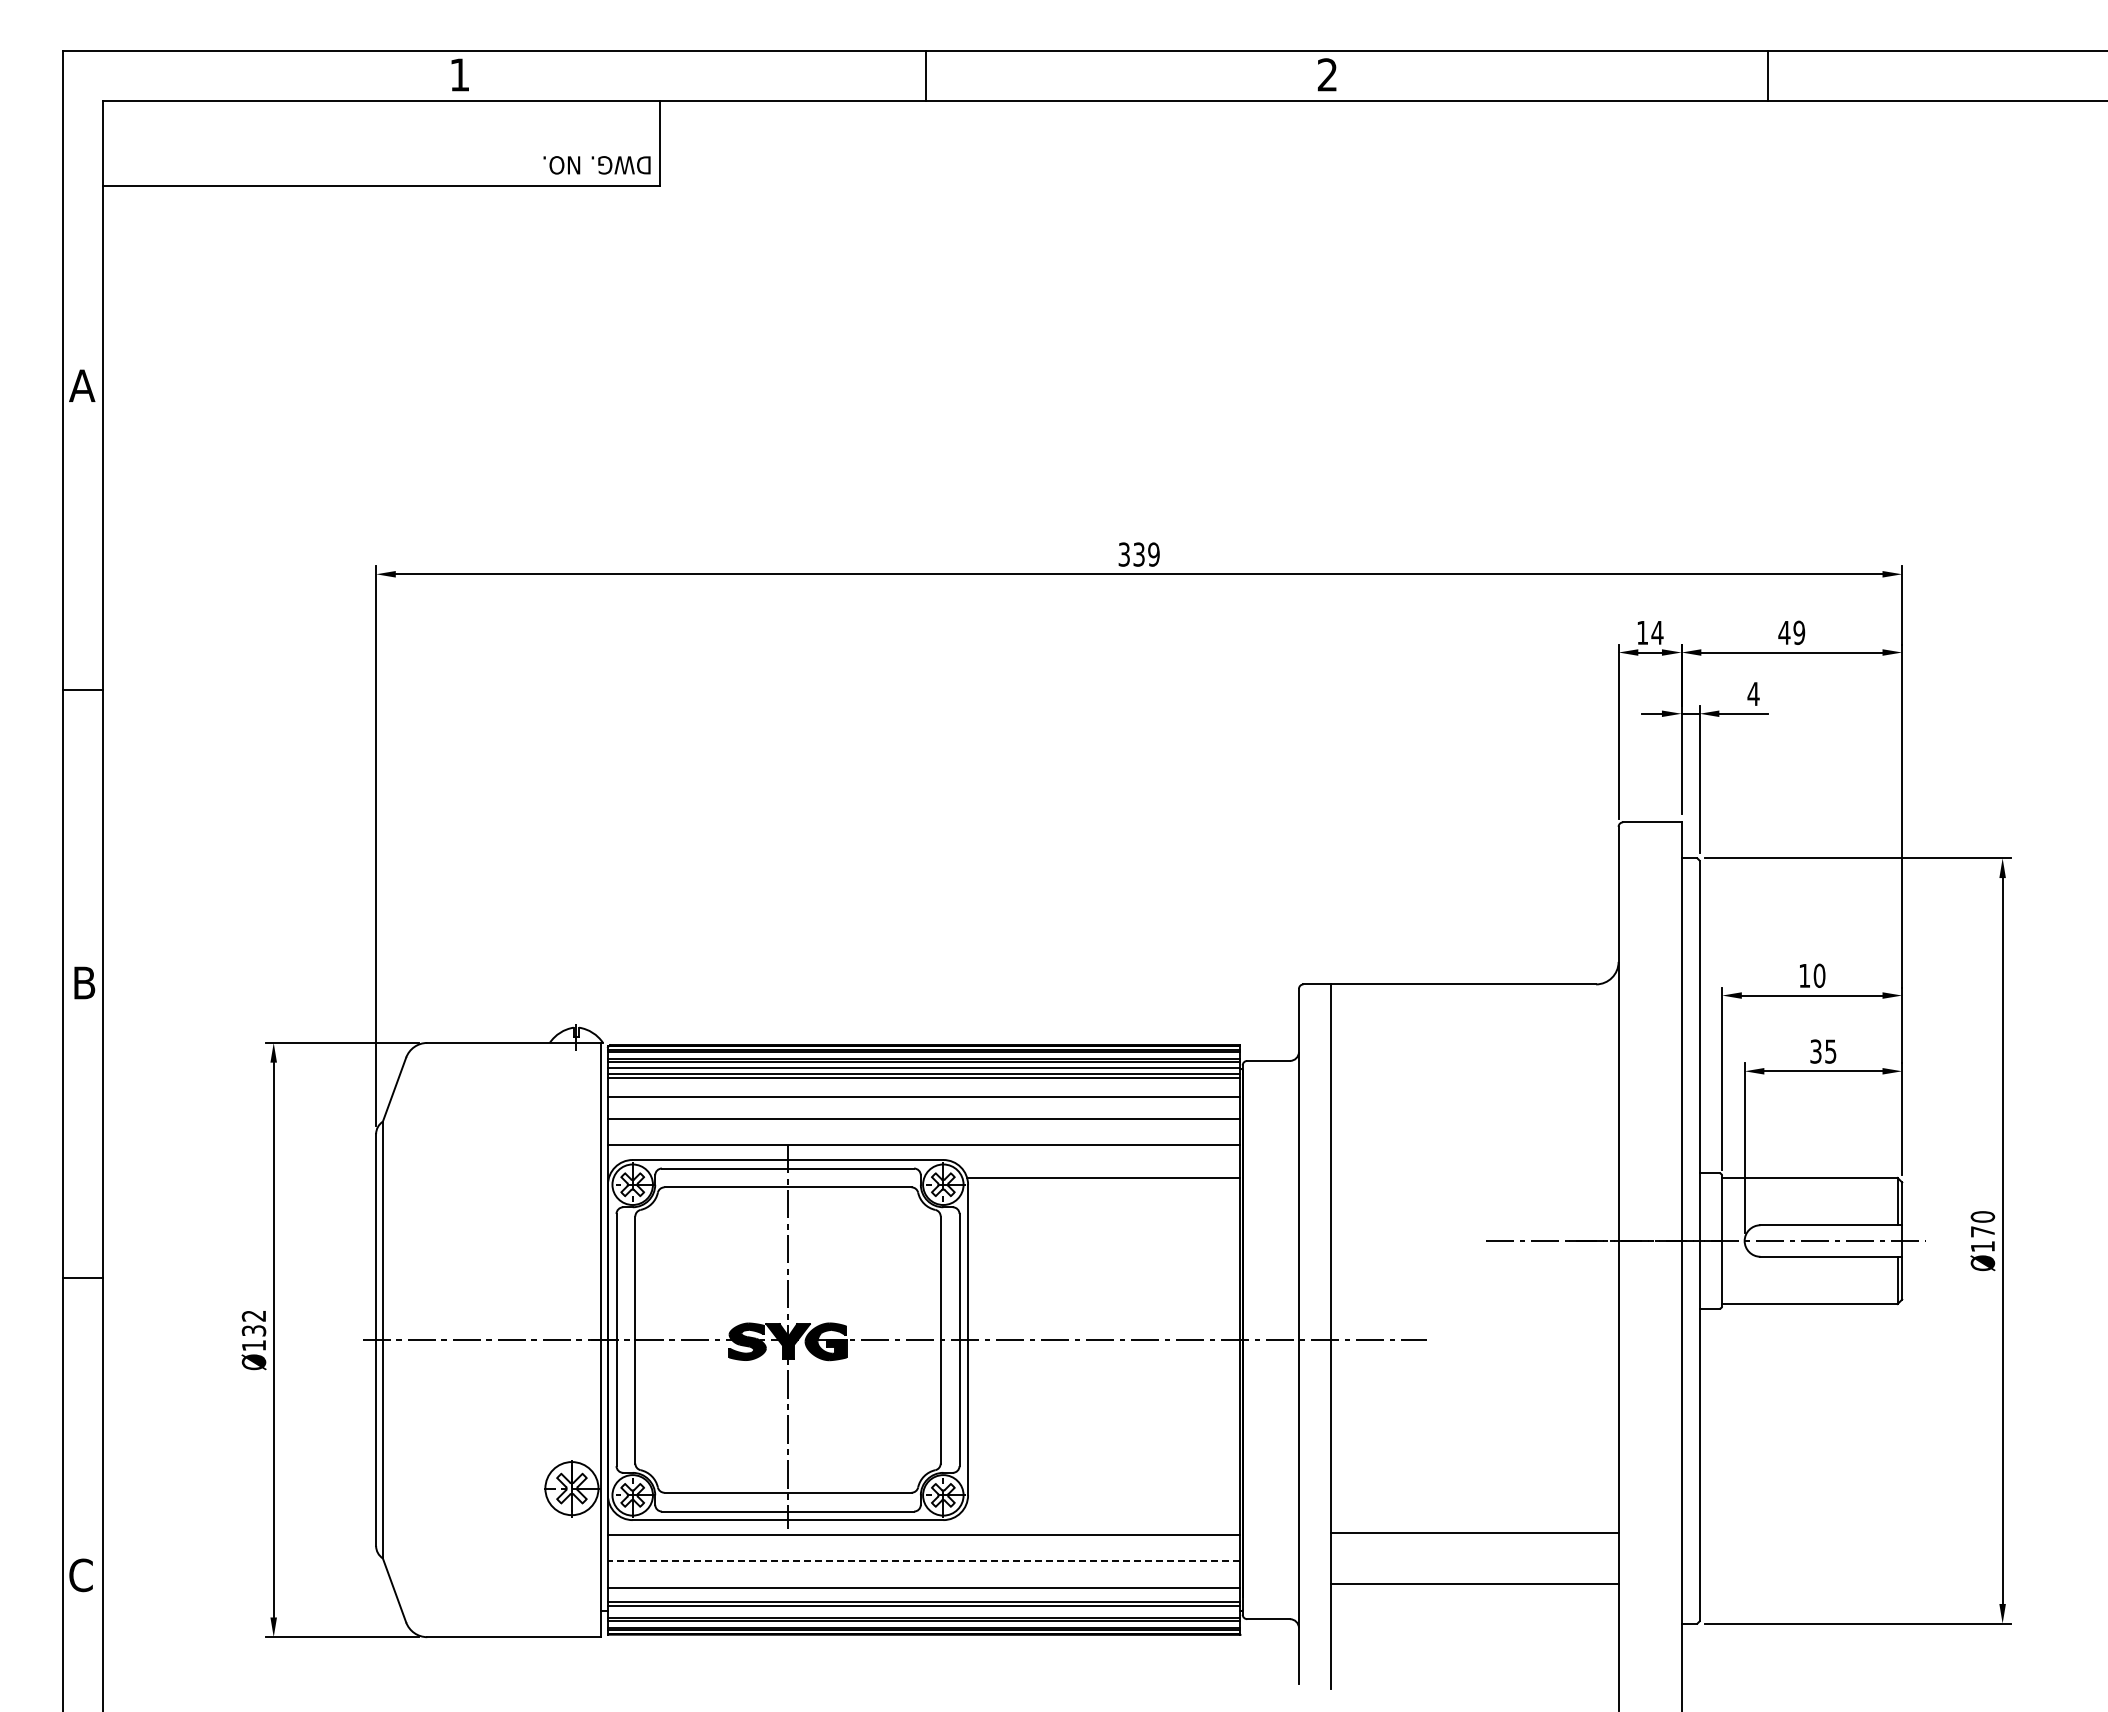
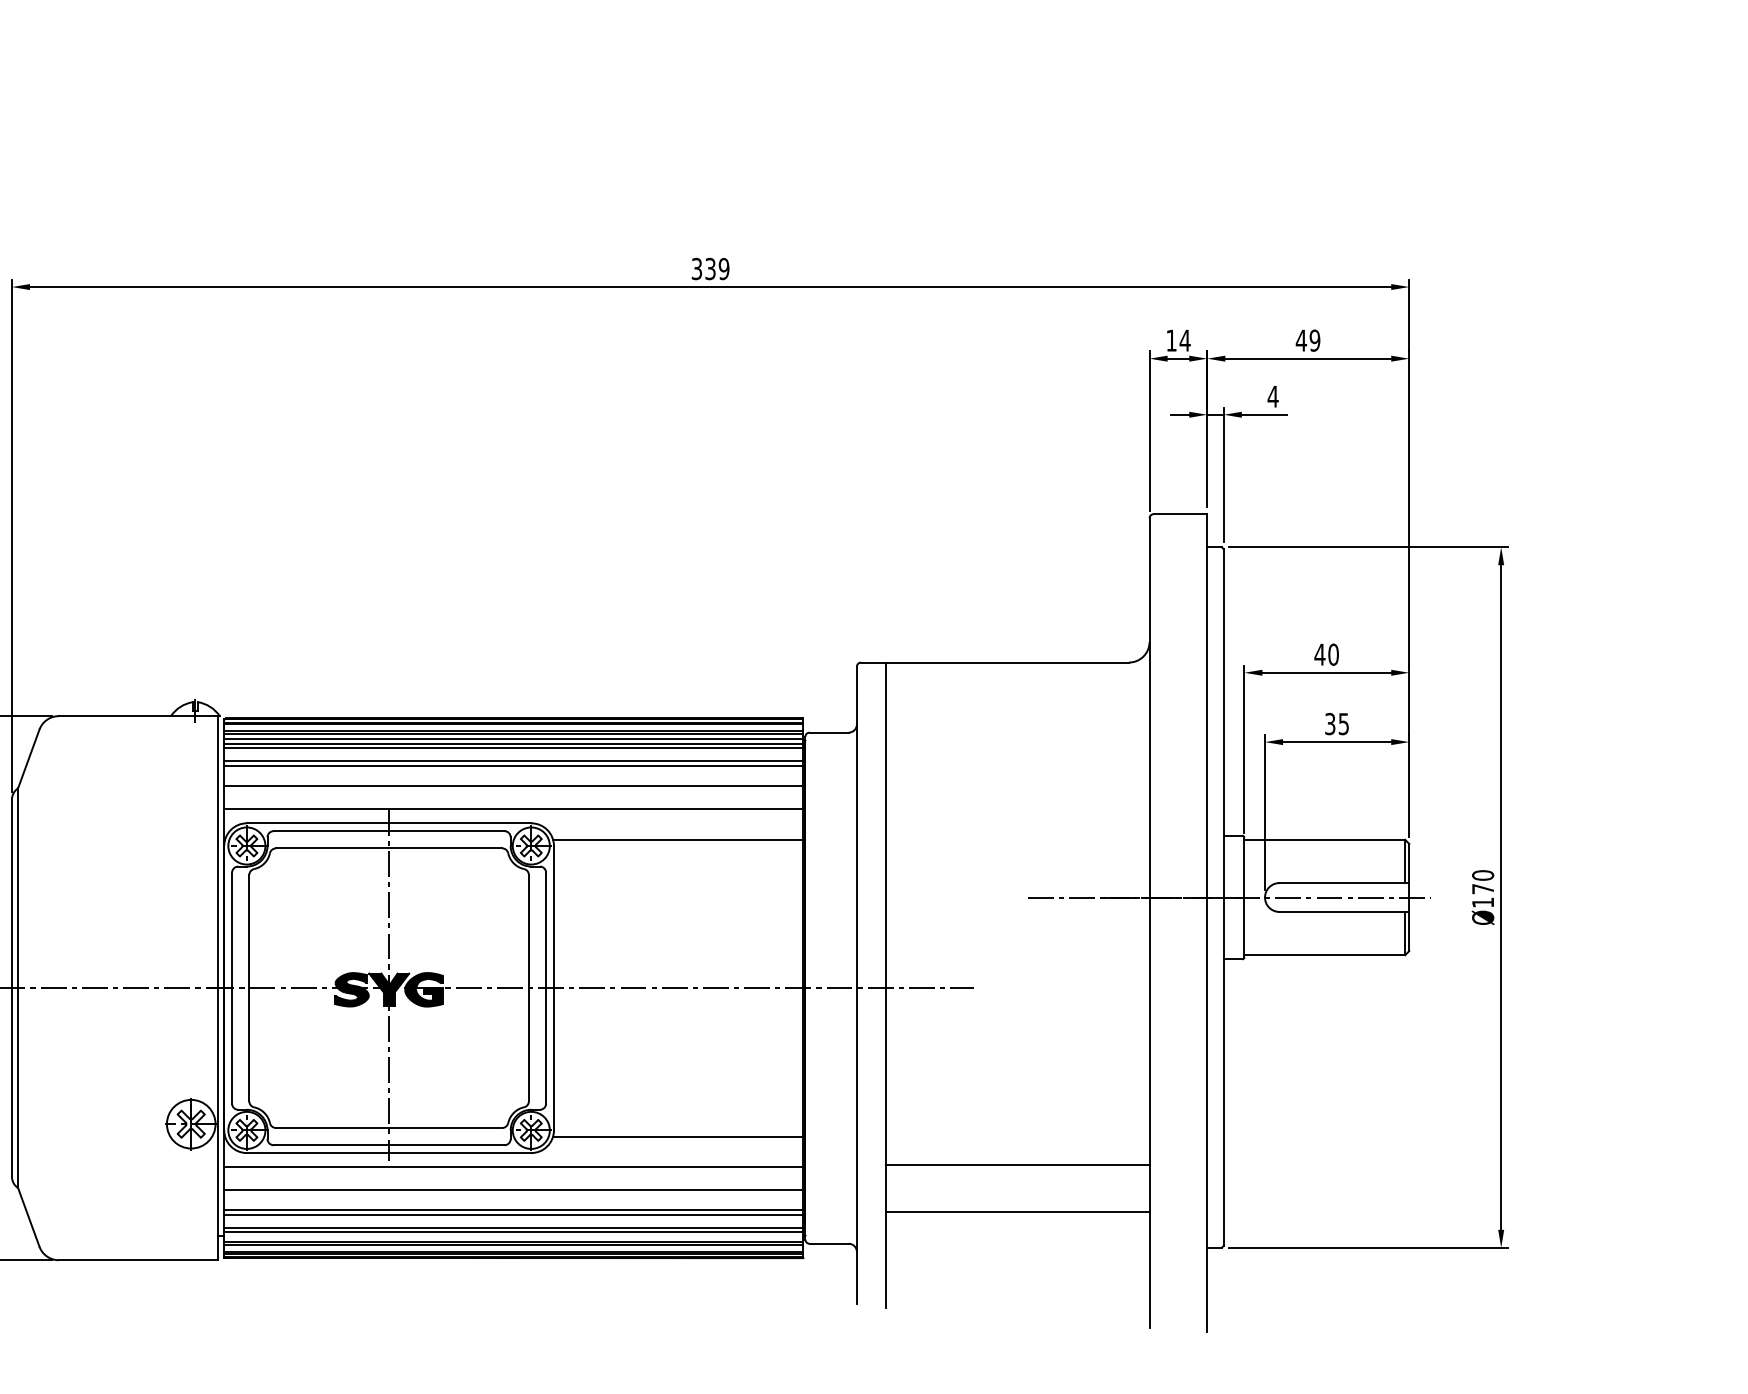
text: (1804, 975) -> (1319, 654), 10 -> 40
line: (923, 1092) -> (513, 761), added
line: (1103, 1502) -> (677, 1136), added
line: (923, 1560) -> (513, 1190), dashed -> solid
line: (923, 1582) -> (513, 1210), added

